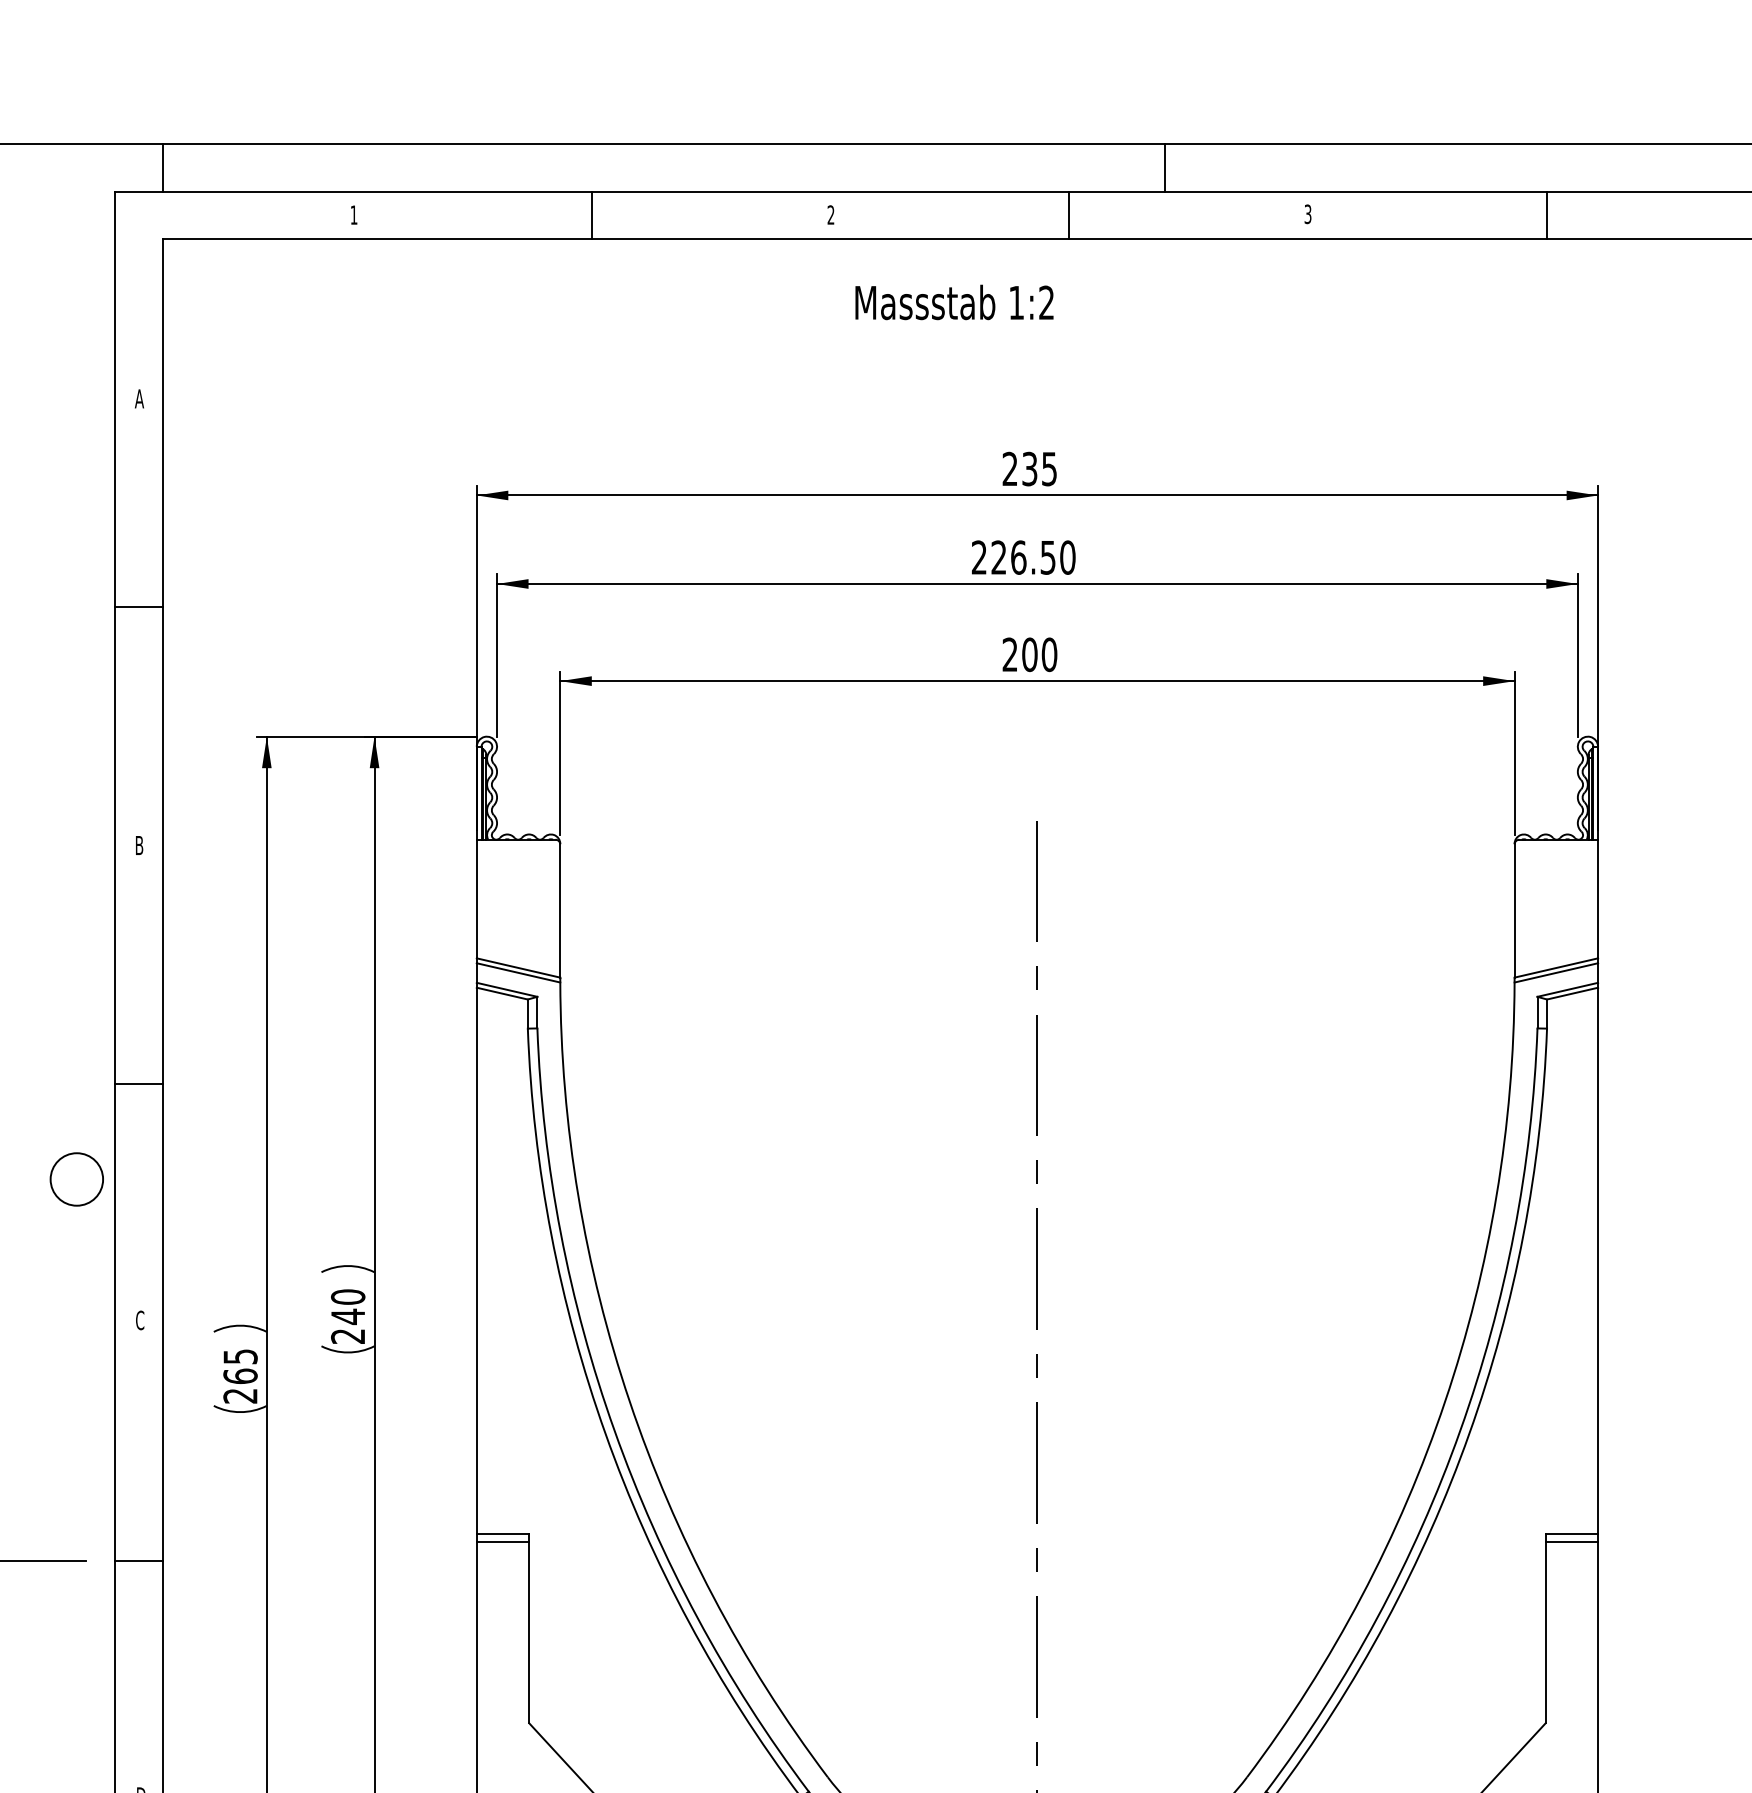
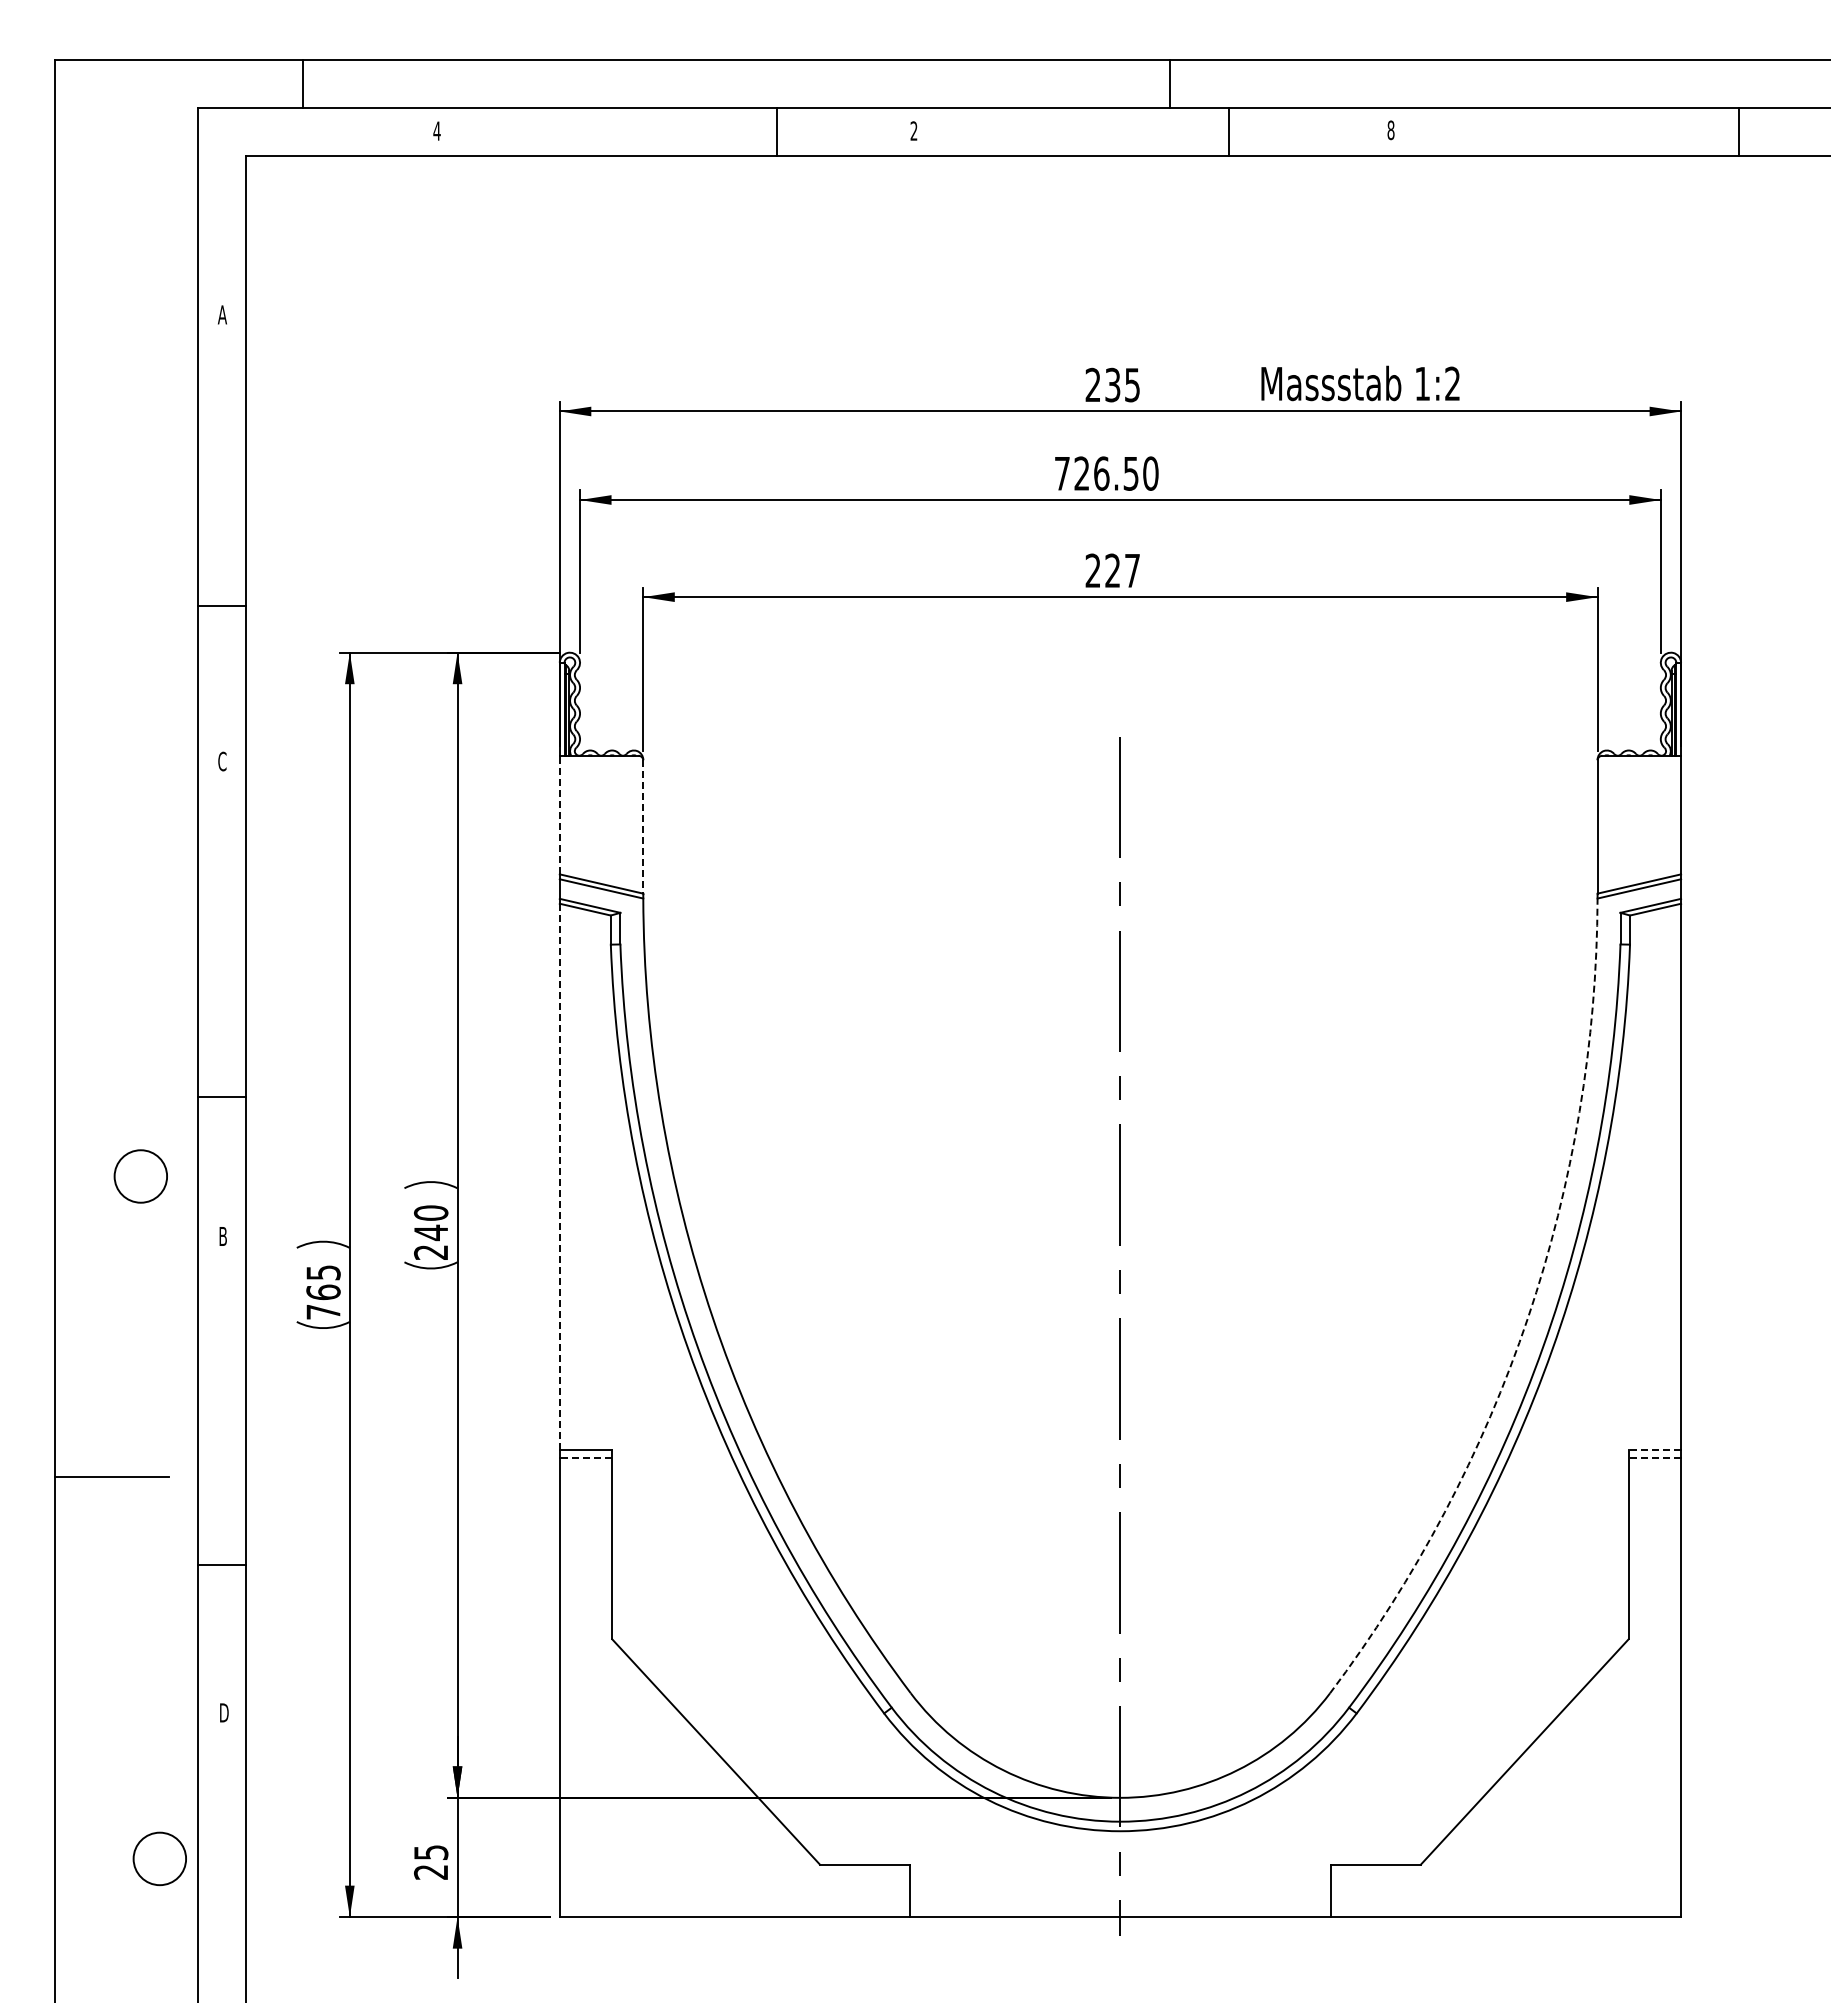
line: (162, 167) -> (302, 83), moved
line: (1164, 167) -> (1169, 83), moved
text: (353, 214) -> (436, 130), 1 -> 4
text: (1307, 214) -> (1390, 130), 3 -> 8
line: (592, 215) -> (777, 131), moved
line: (1069, 215) -> (1229, 131), moved
line: (1546, 215) -> (1738, 131), moved
text: (954, 302) -> (1360, 383), moved
text: (978, 557) -> (1061, 473), 226.50 -> 726.50
line: (138, 606) -> (221, 605), moved
text: (1039, 654) -> (1122, 570), 200 -> 227
text: (139, 845) -> (222, 761), B -> C
line: (476, 898) -> (559, 814), solid -> dashed
line: (560, 911) -> (643, 827), solid -> dashed
line: (138, 1084) -> (221, 1097), moved
circle: (76, 1179) -> (140, 1176), moved
line: (476, 1260) -> (559, 1176), solid -> dashed
text: (140, 1320) -> (223, 1236), C -> B
text: (240, 1396) -> (323, 1312), 265 -> 765
arc: (1445, 1401) -> (1528, 1317), solid -> dashed
line: (1571, 1533) -> (1654, 1449), solid -> dashed
line: (502, 1541) -> (585, 1457), solid -> dashed
line: (1571, 1541) -> (1654, 1457), solid -> dashed
line: (138, 1561) -> (221, 1565), moved

